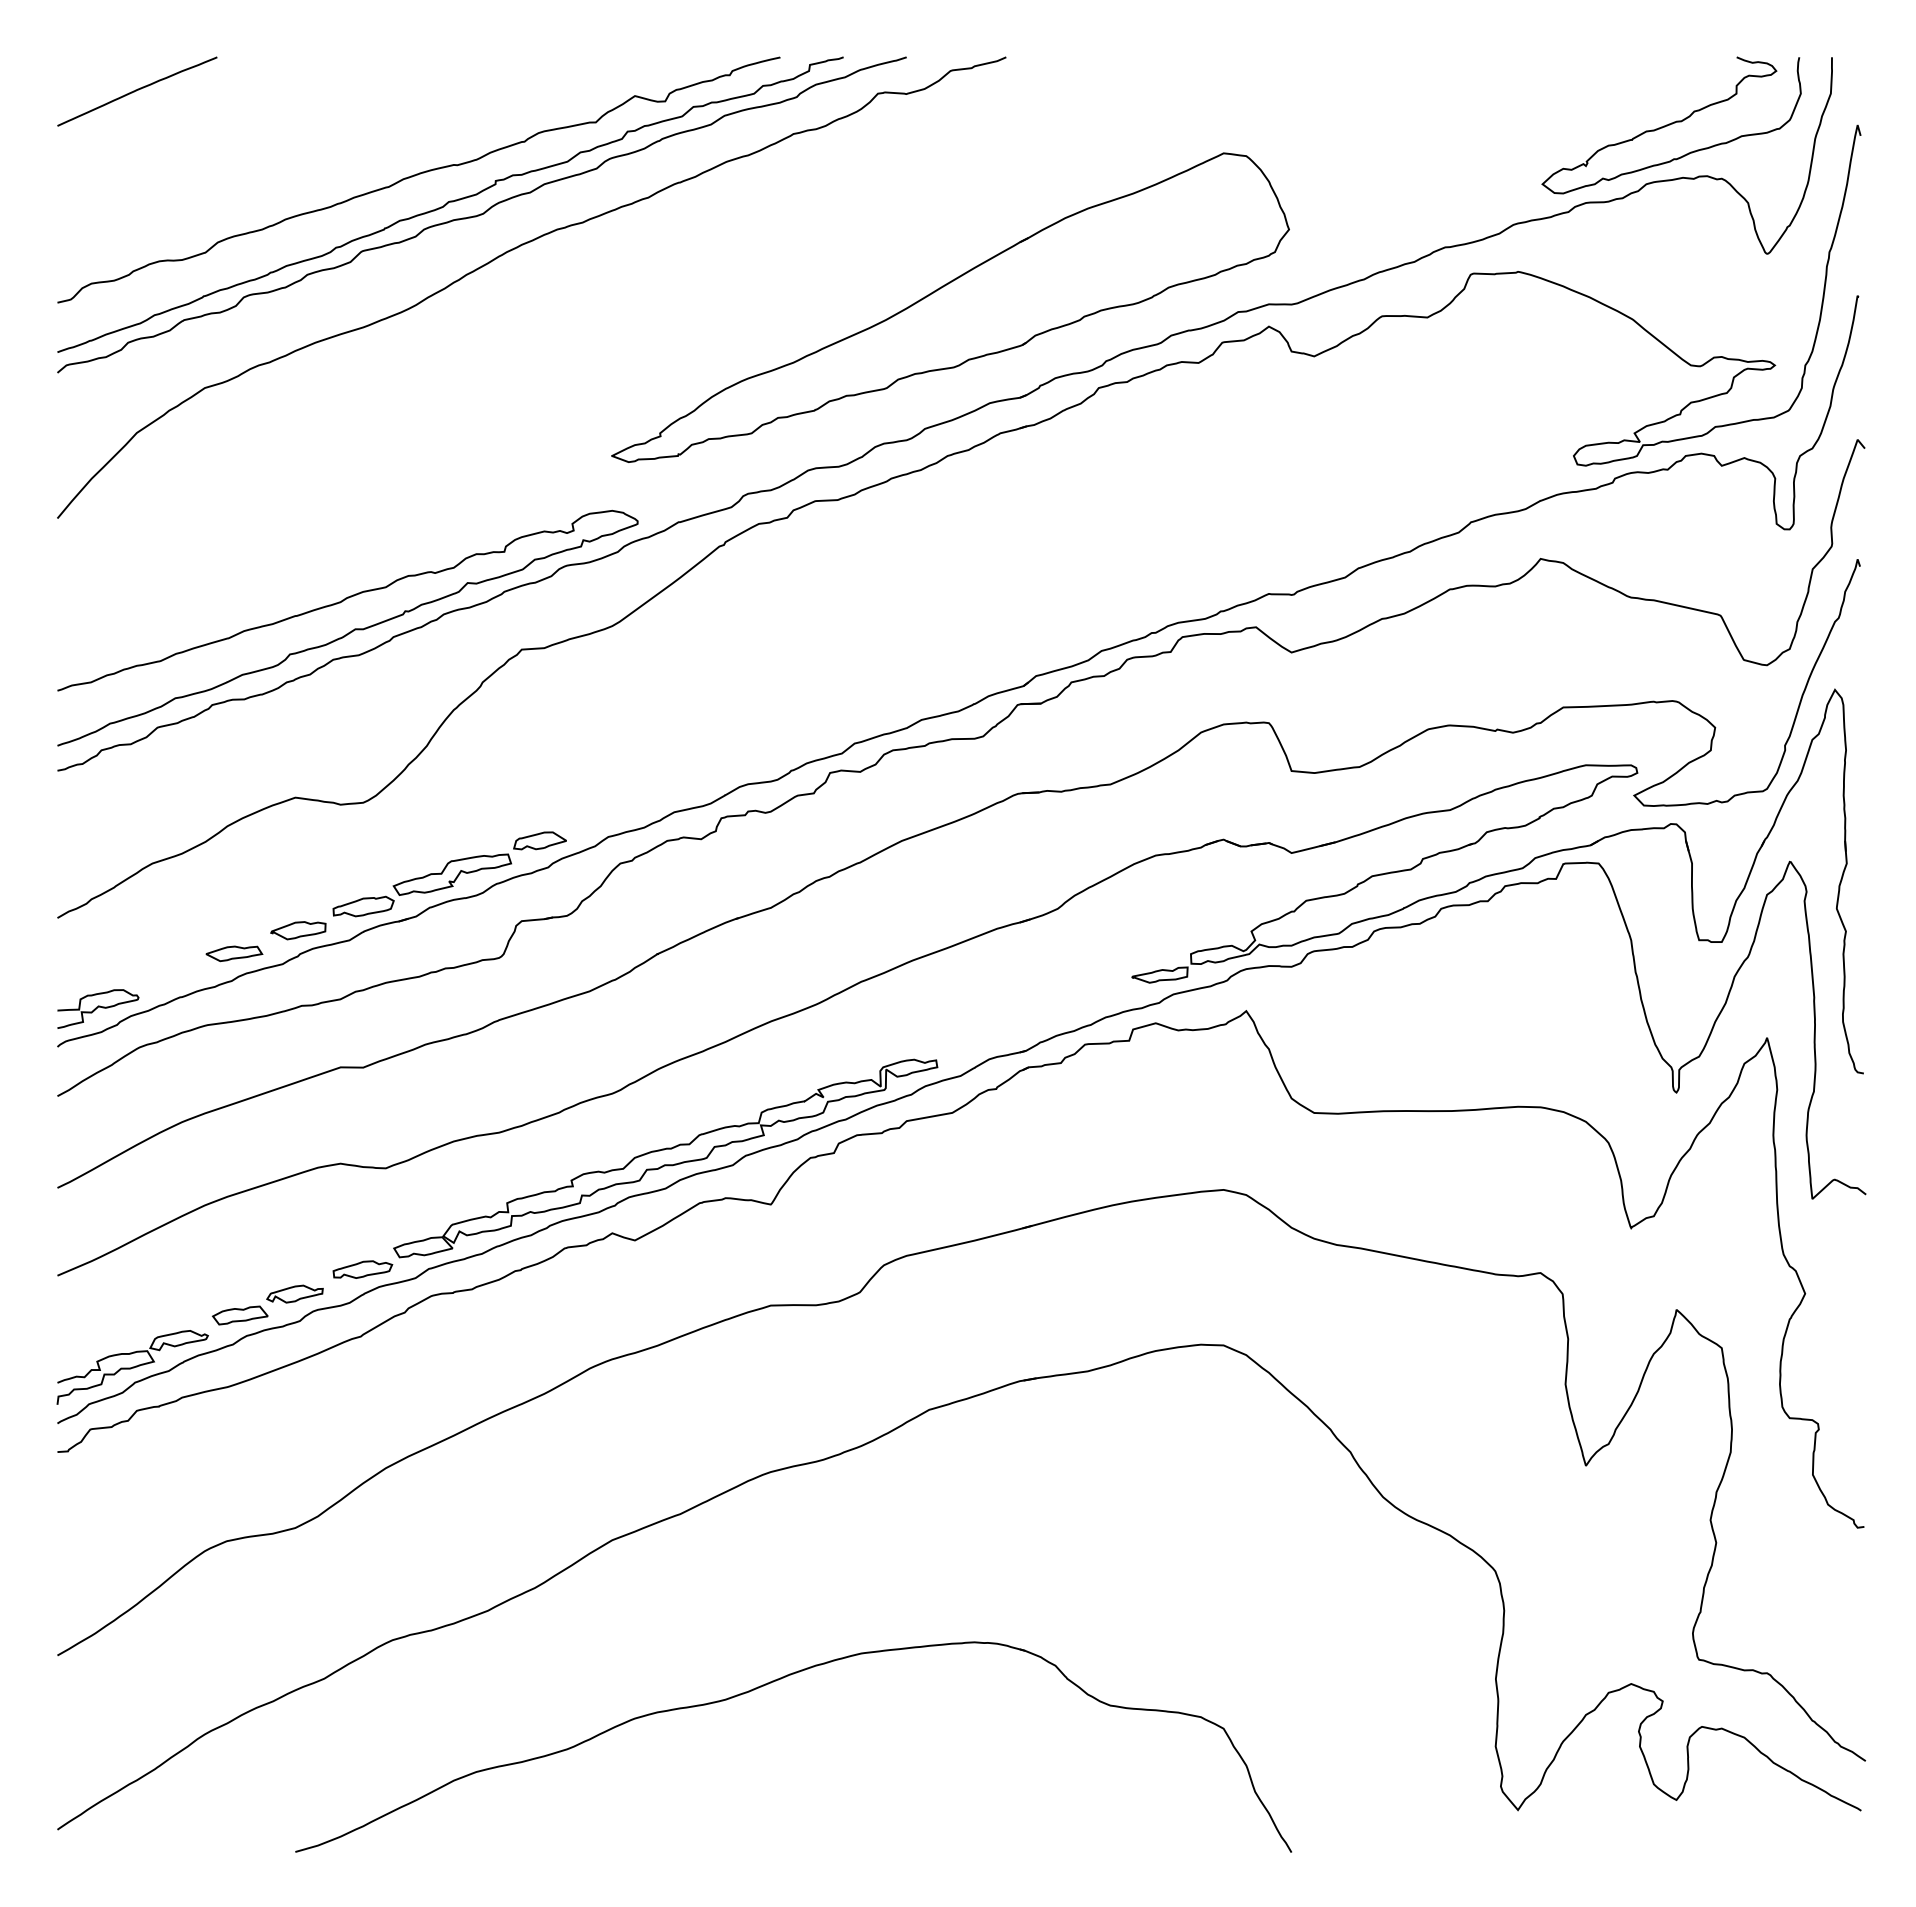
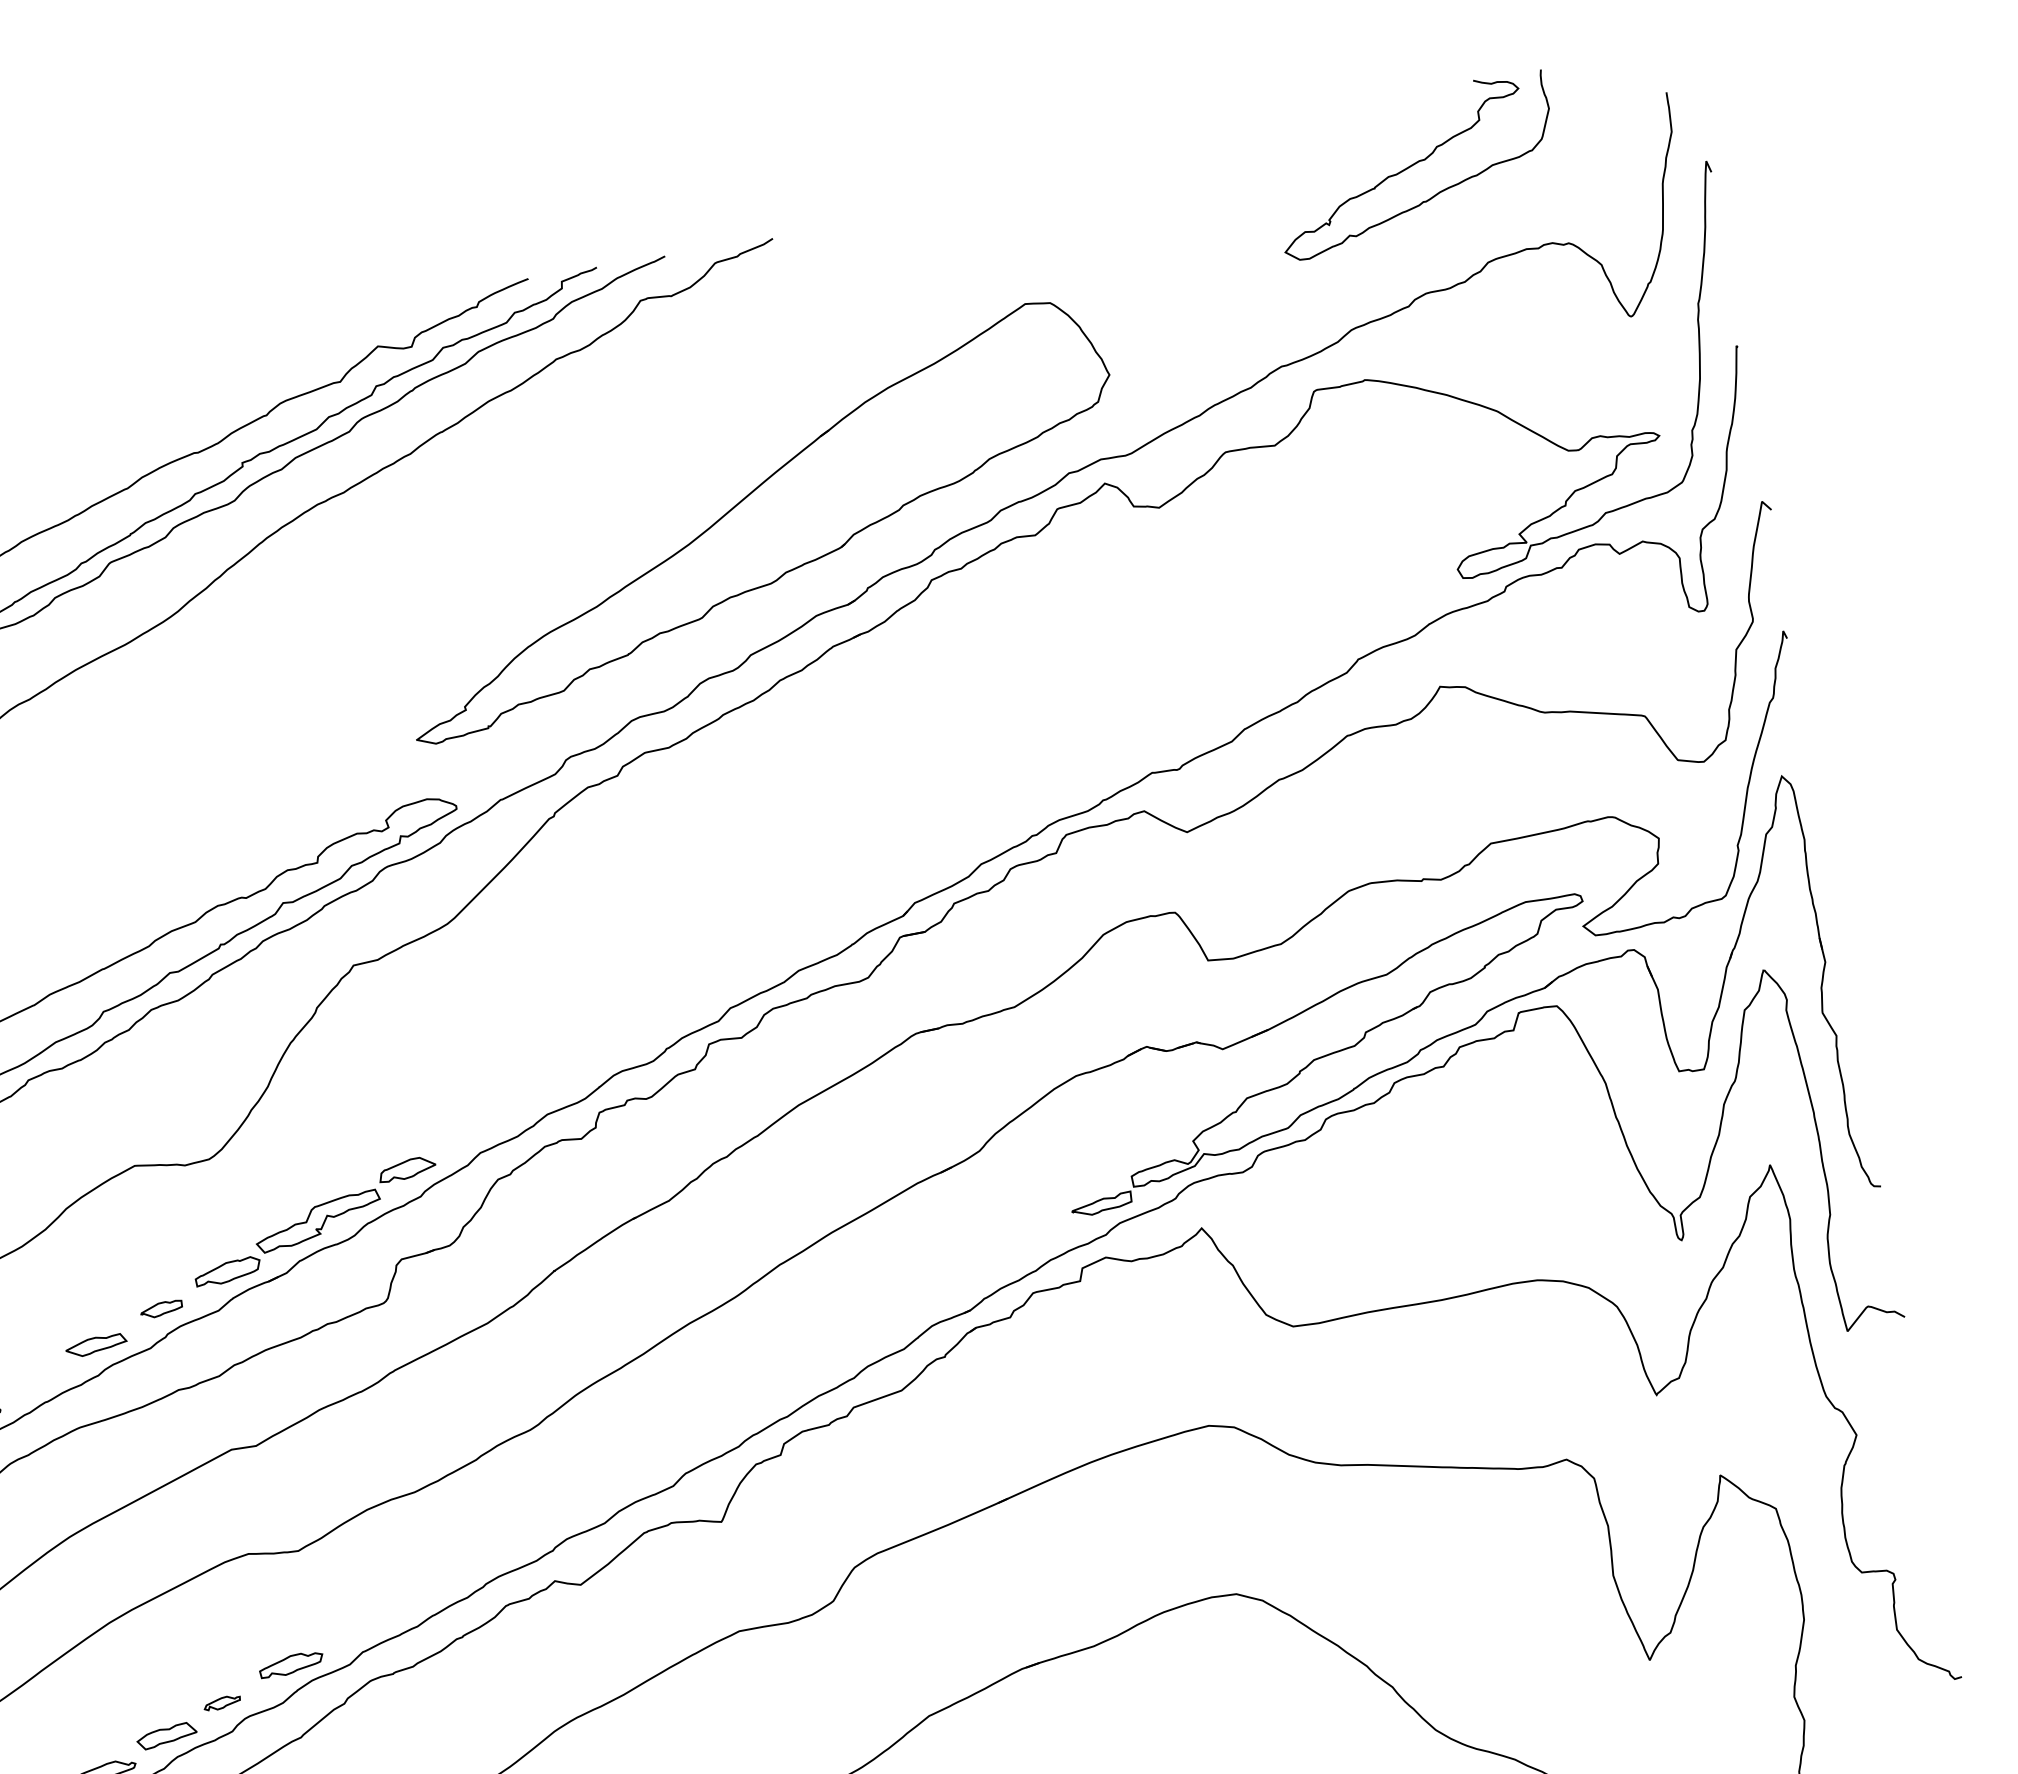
curve: (1671, 124) -> (1414, 164), moved
part: (298, 930) -> (161, 1309), size x0.7
part: (665, 1158) -> (599, 1490), removed
part: (294, 1293) -> (221, 1702), size x0.6

